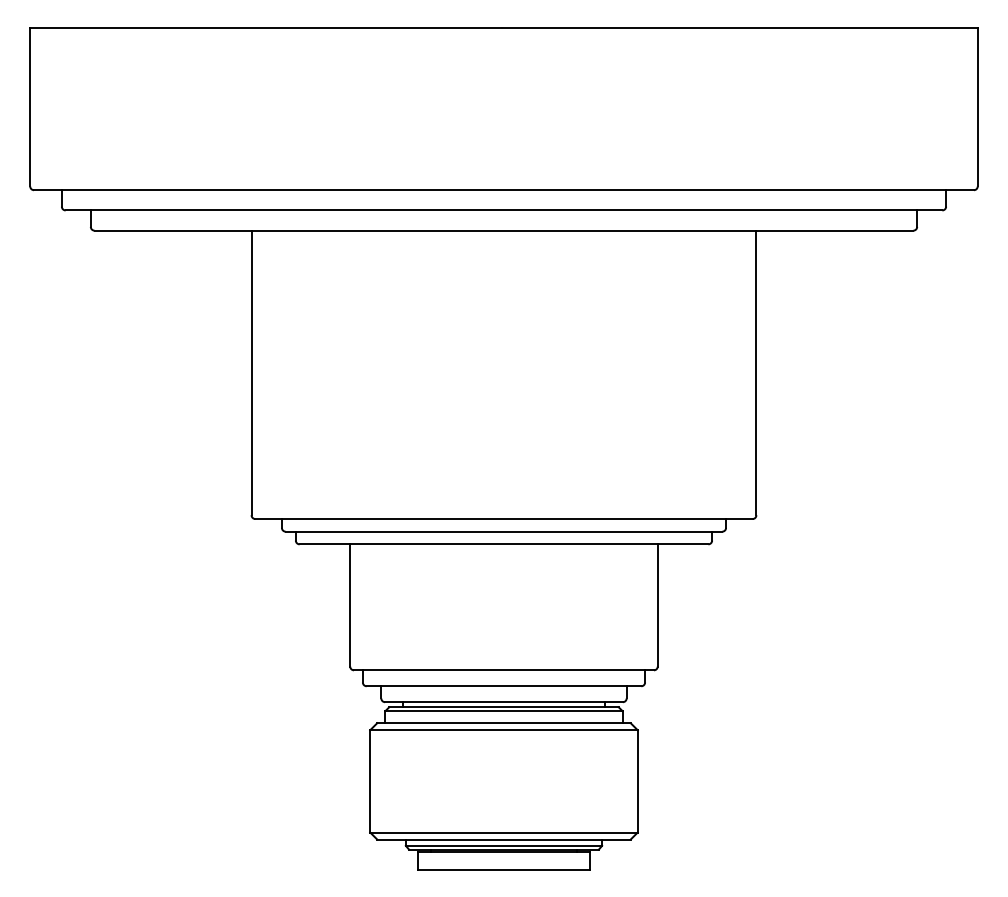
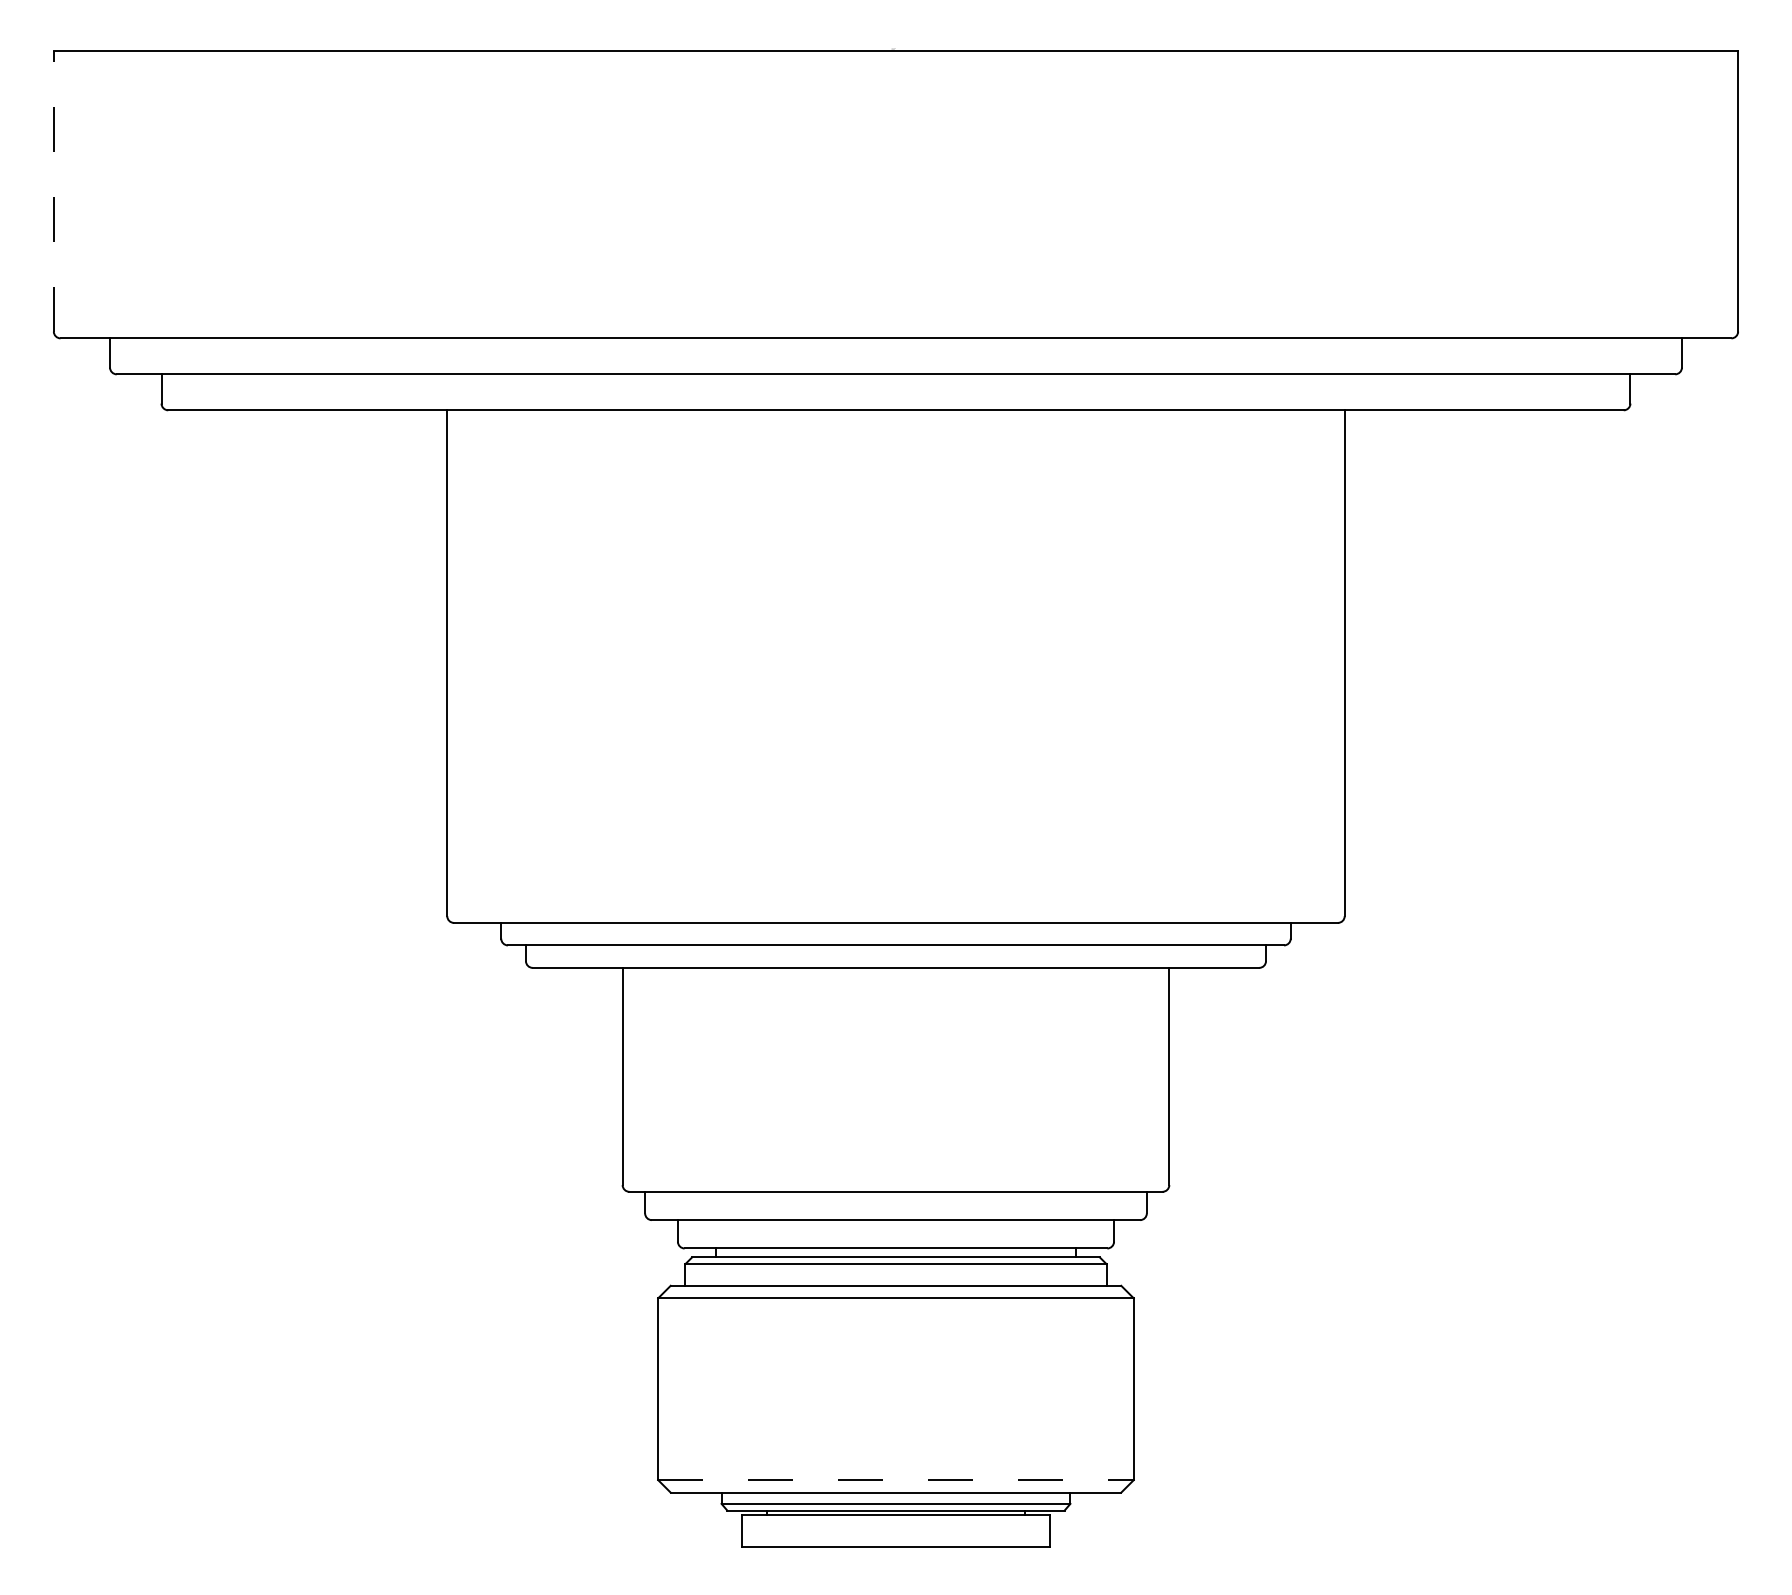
line: (30, 106) -> (54, 189), solid -> dashed
line: (503, 832) -> (895, 1480), solid -> dashed

